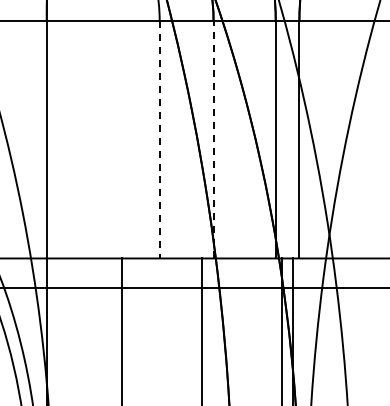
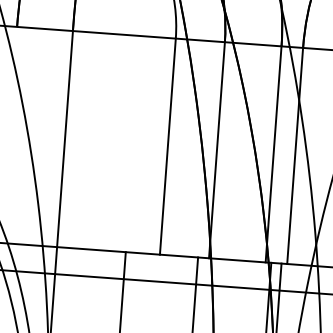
line: (159, 139) -> (167, 146), dashed -> solid
line: (213, 139) -> (216, 149), dashed -> solid

